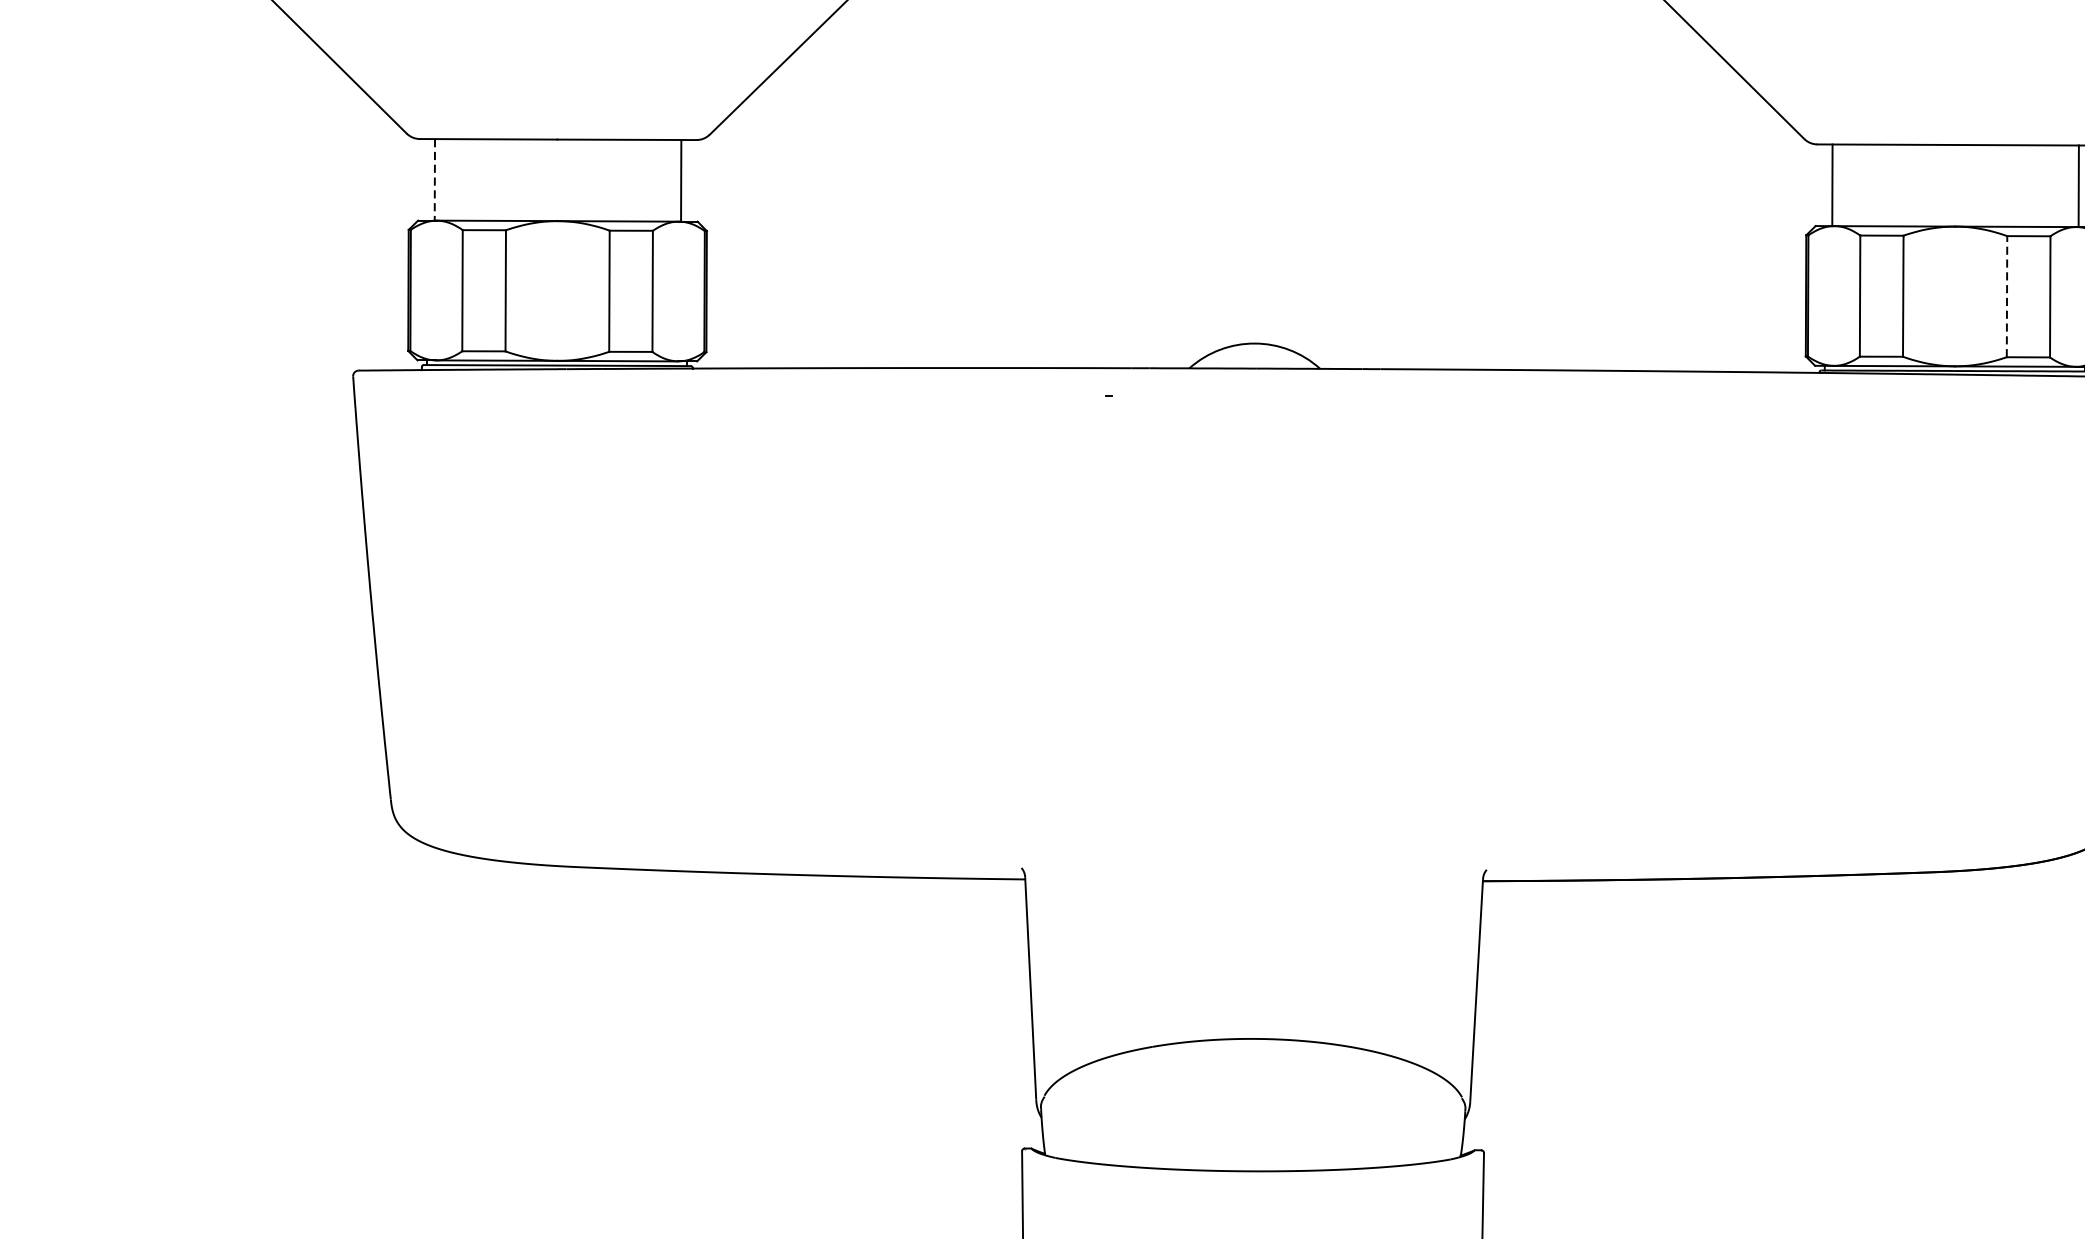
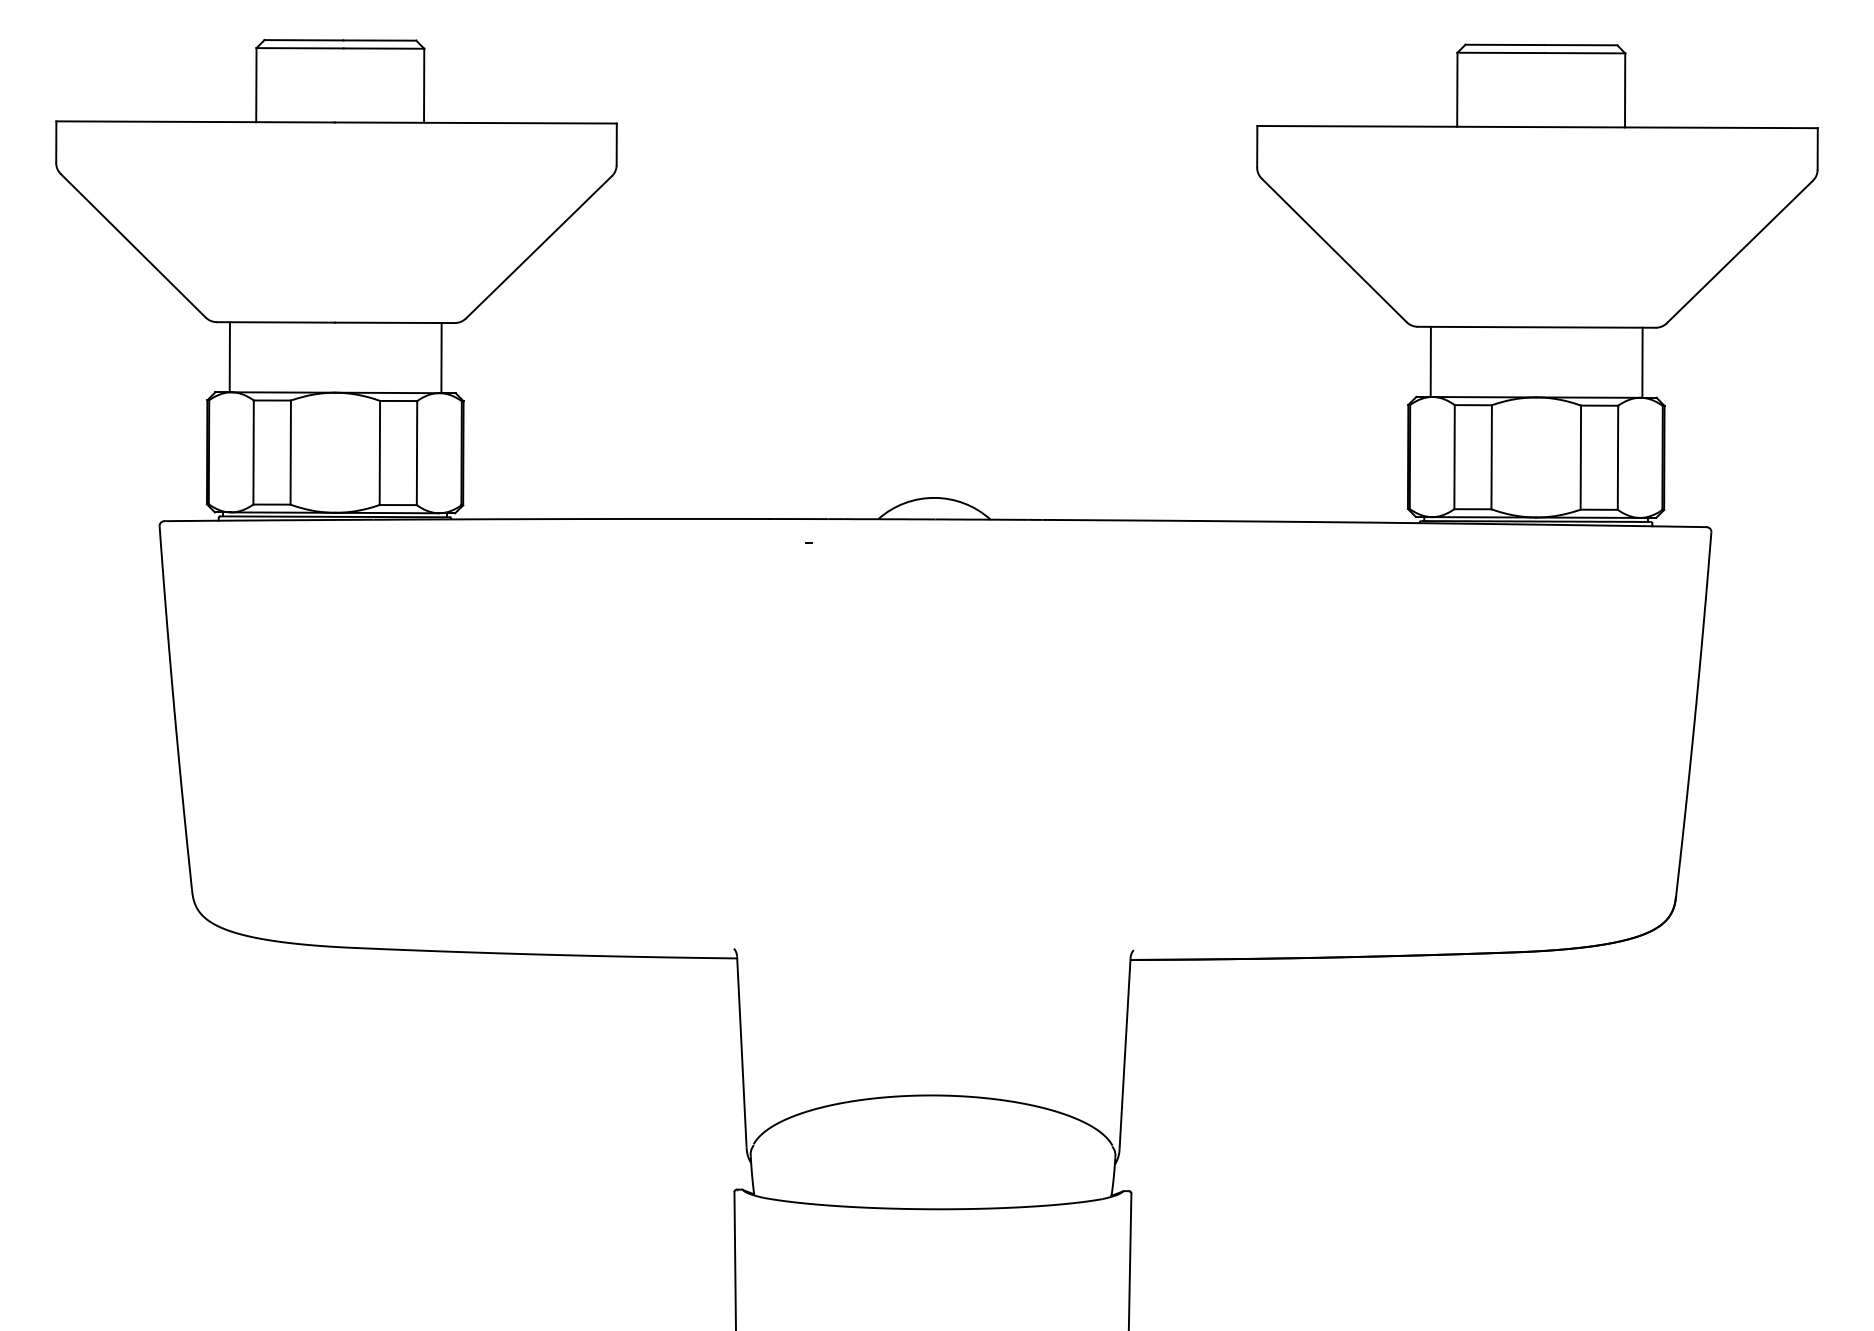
line: (434, 180) -> (229, 357), dashed -> solid
line: (2006, 296) -> (1580, 457), dashed -> solid

